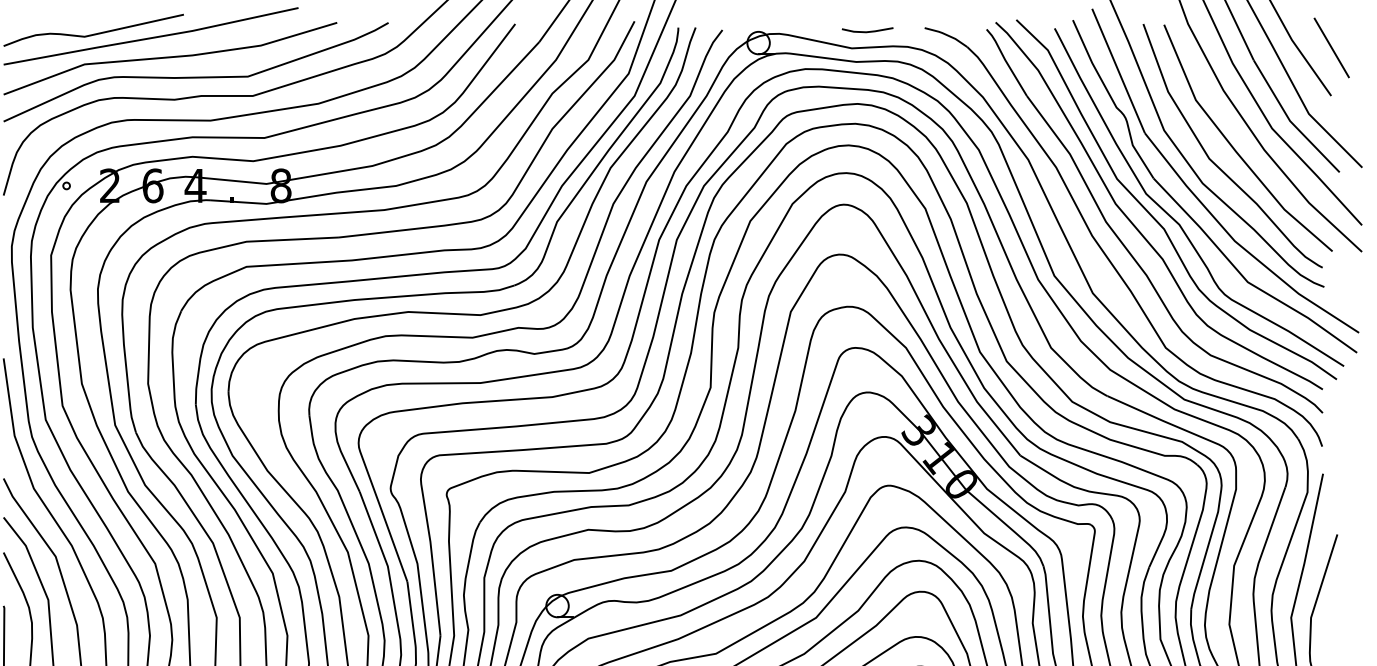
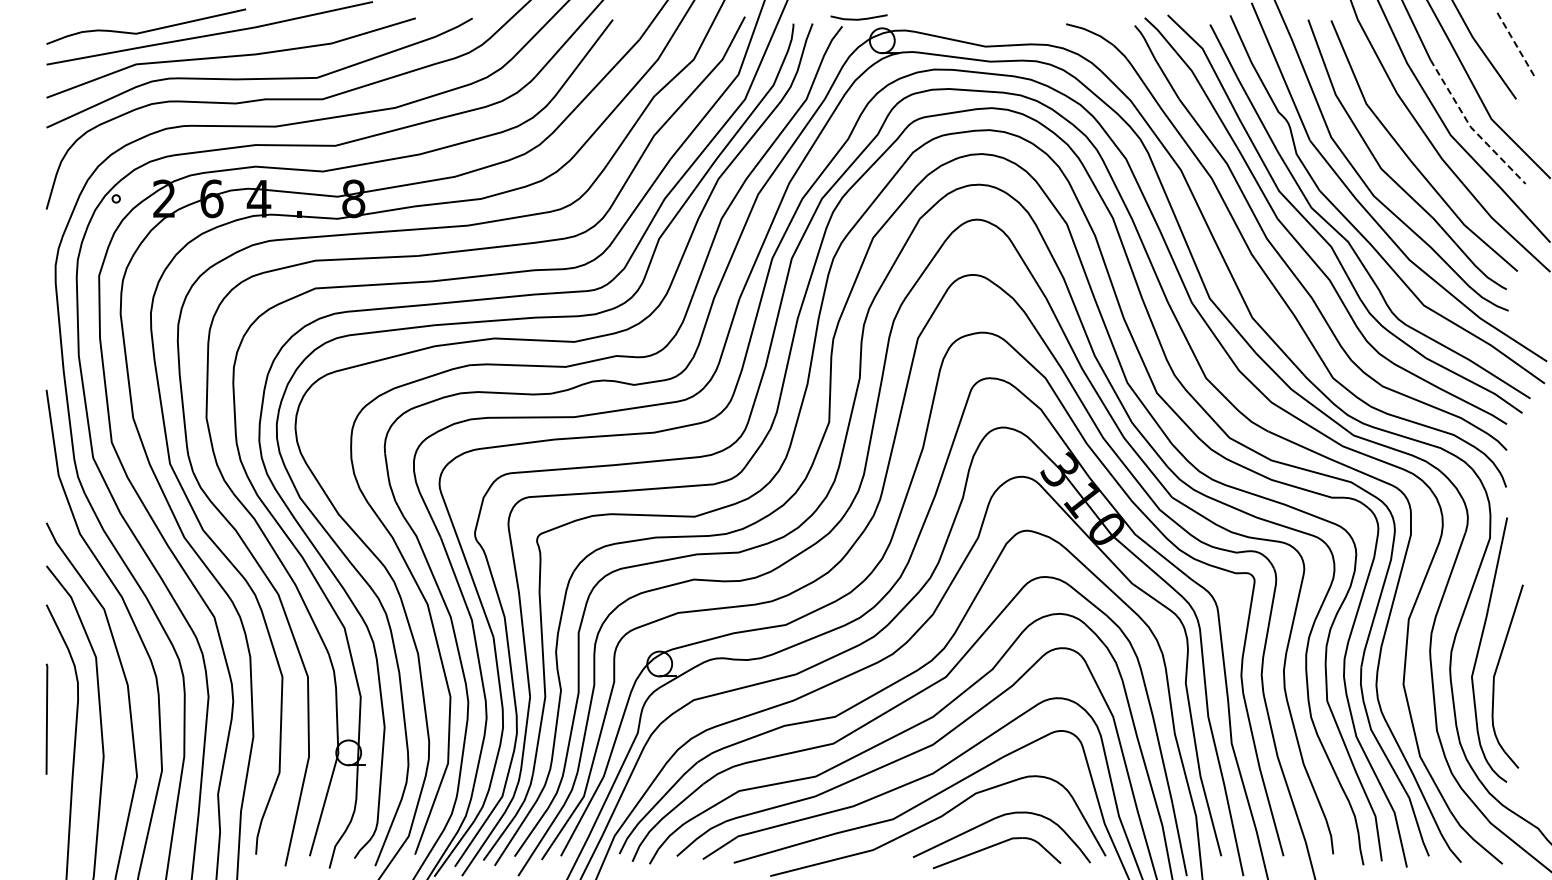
line: (867, 31) -> (858, 18), moved
line: (1331, 48) -> (1516, 46), solid -> dashed
line: (1289, 121) -> (1470, 127), solid -> dashed

